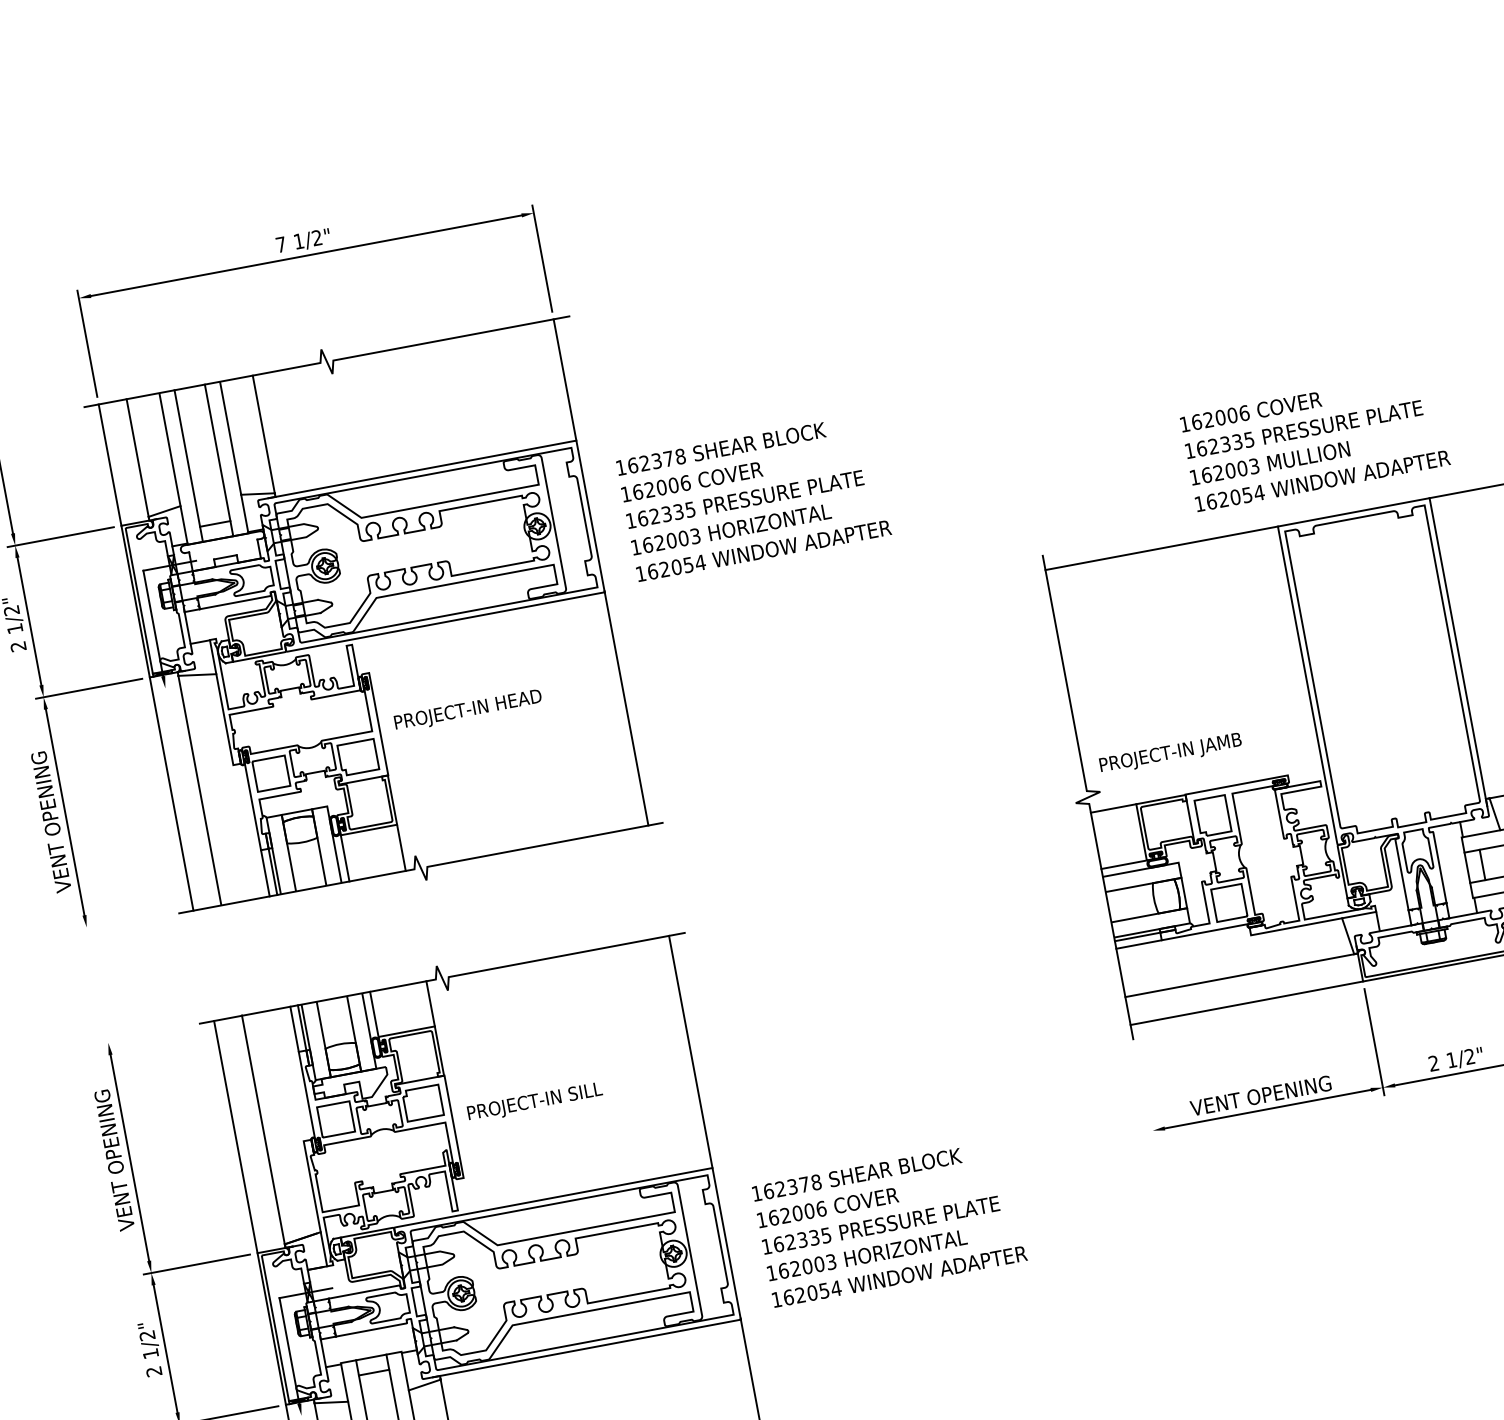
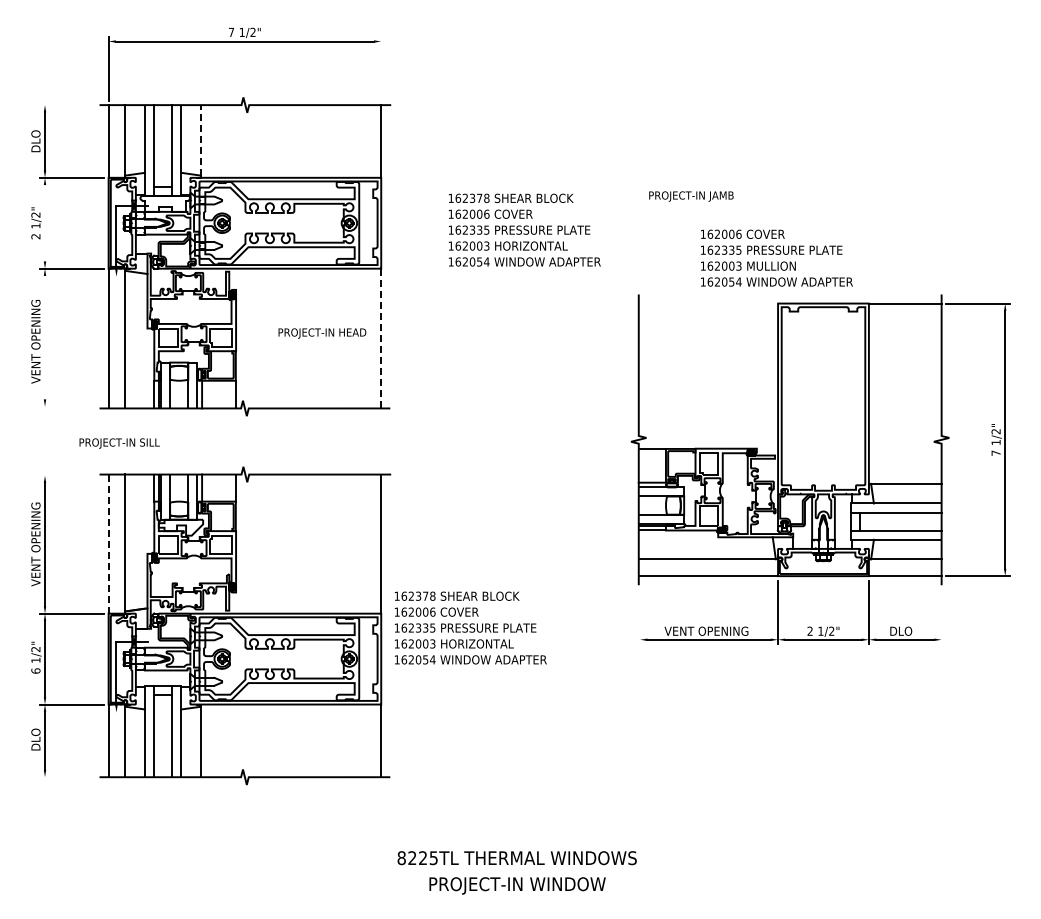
line: (542, 258) -> (381, 68), removed
line: (263, 434) -> (200, 140), solid -> dashed
text: (1314, 440) -> (776, 257), moved
text: (753, 496) -> (524, 229), moved
line: (1161, 548) -> (708, 303), removed
line: (30, 621) -> (45, 223), removed
line: (627, 708) -> (381, 338), solid -> dashed
text: (468, 710) -> (322, 333), moved
text: (1170, 753) -> (691, 196), moved
line: (65, 811) -> (45, 337), removed
text: (534, 1102) -> (119, 443), moved
line: (235, 1137) -> (108, 544), solid -> dashed
text: (889, 1222) -> (470, 627), moved
text: (153, 1370) -> (35, 670), 2 -> 6

